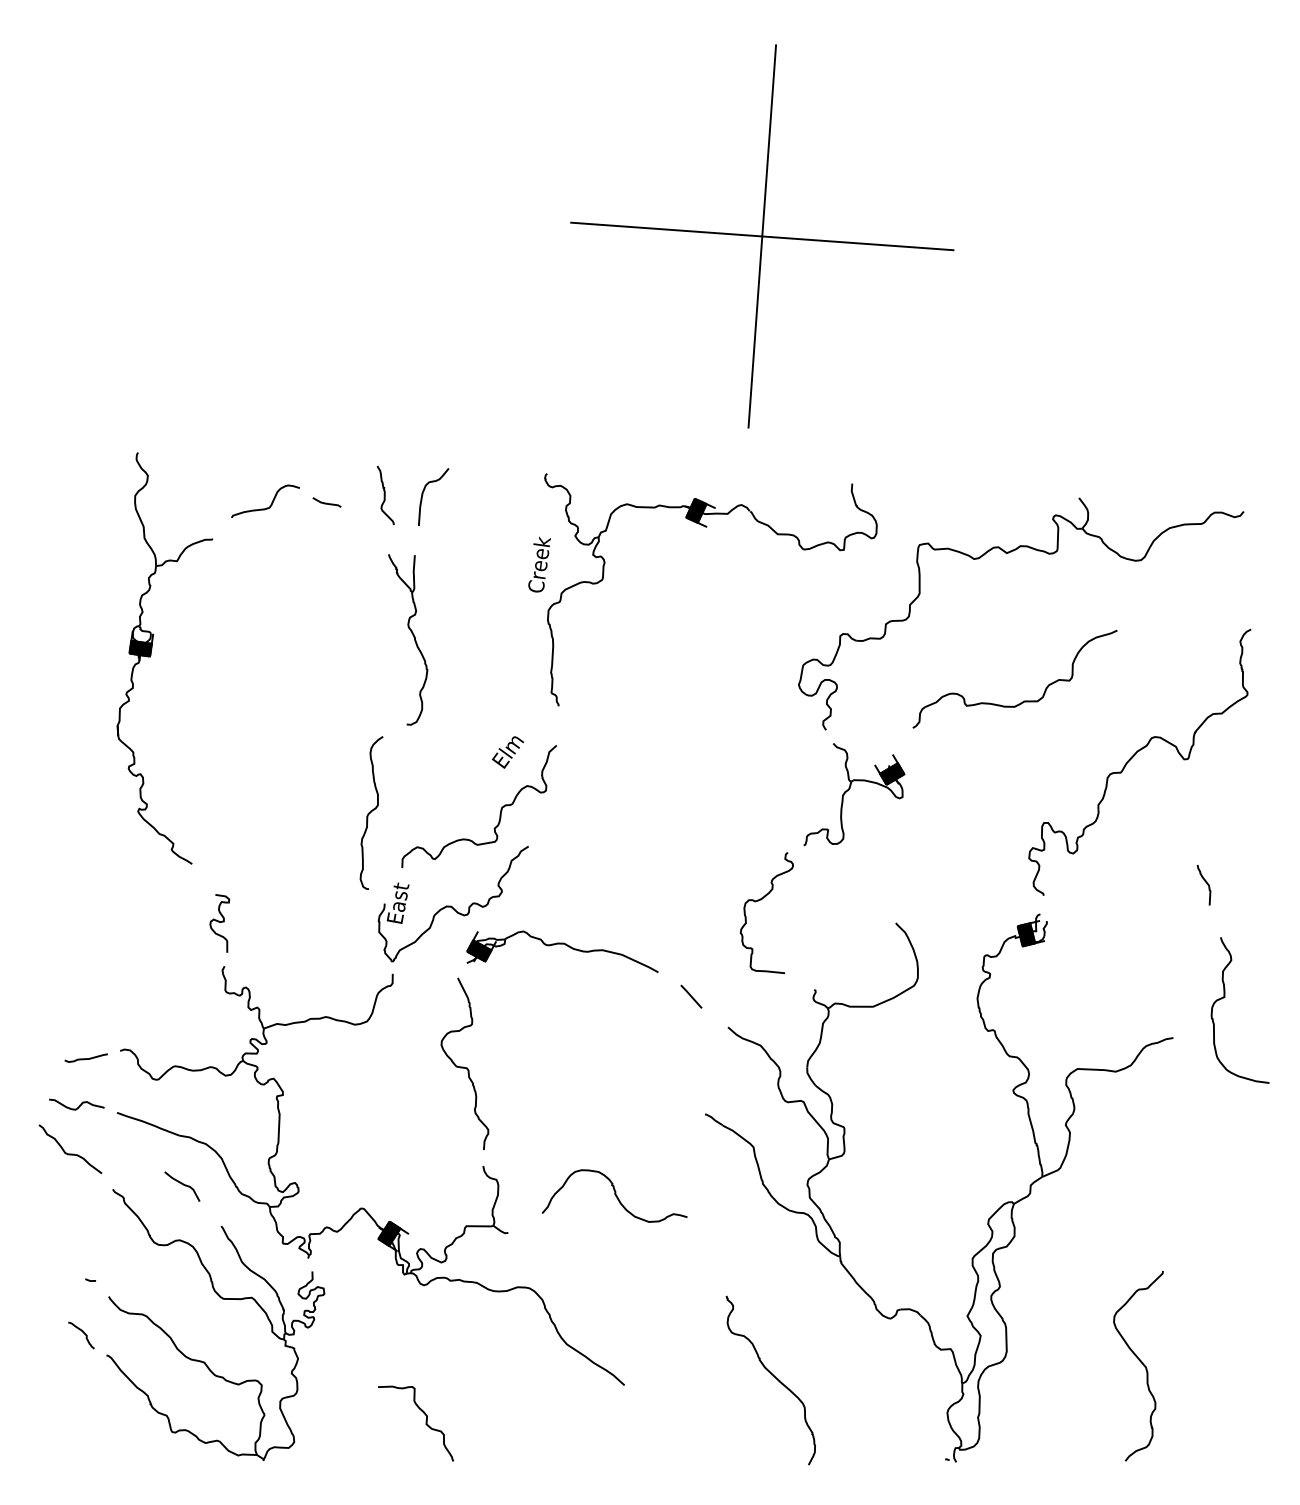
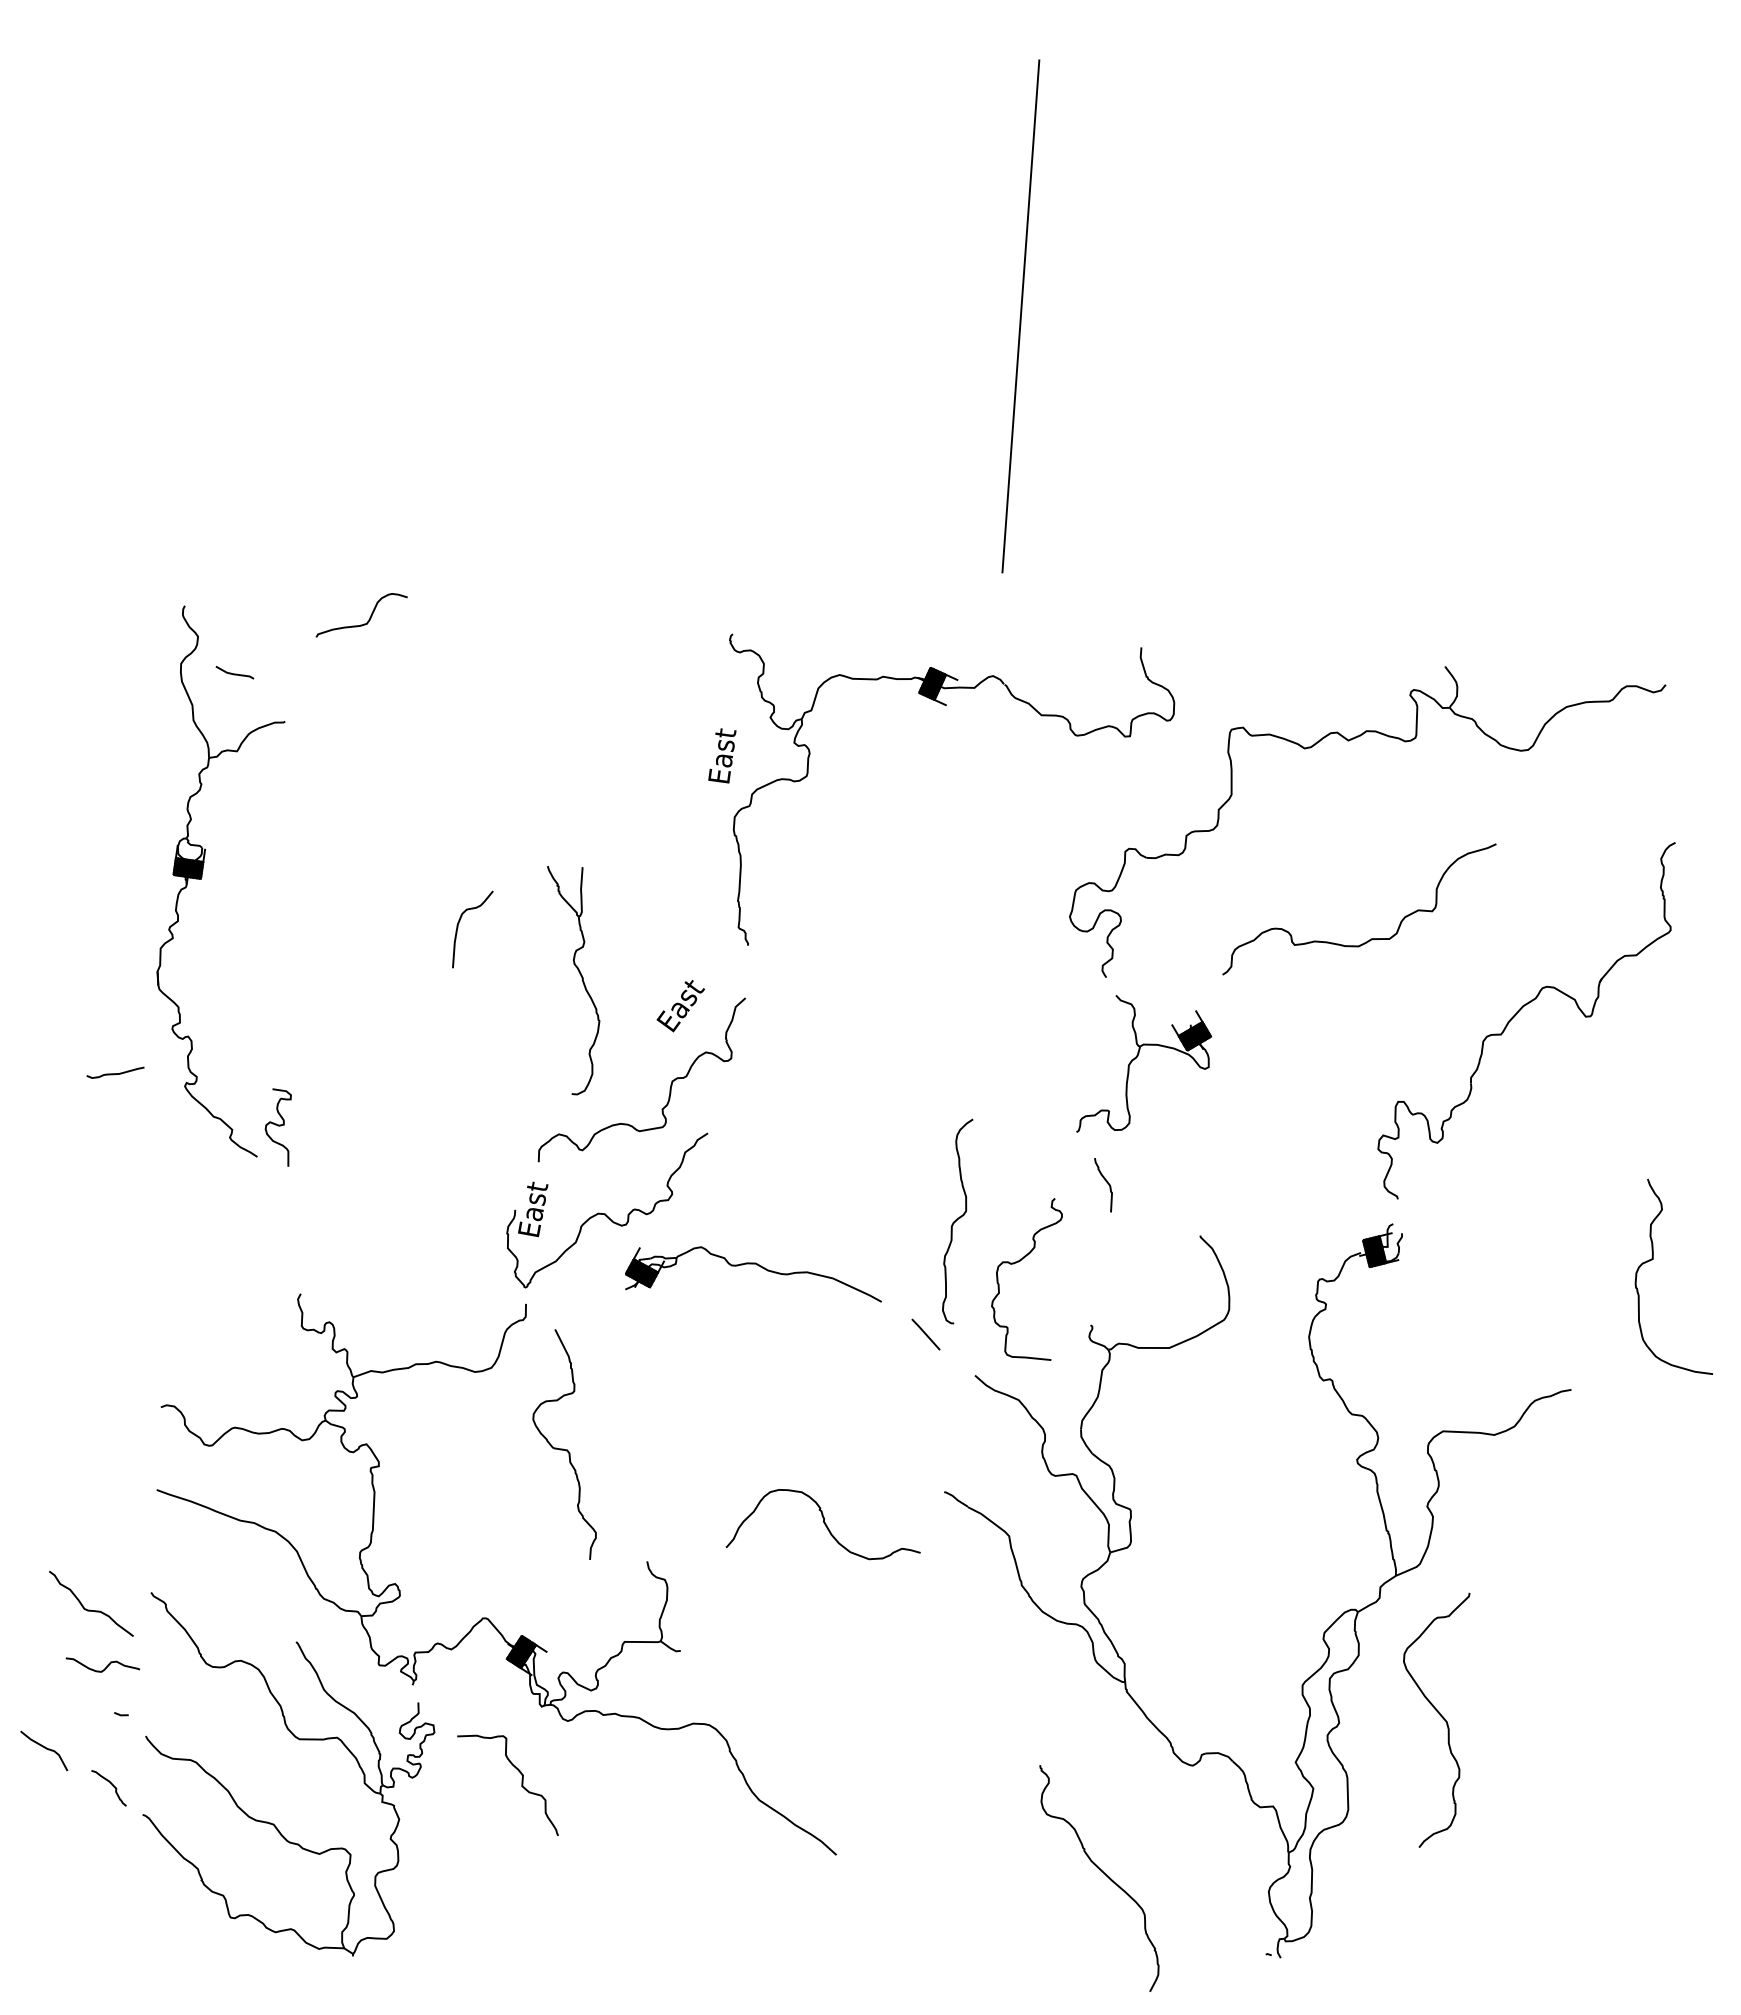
line: (762, 235) -> (1020, 315), removed
curve: (385, 494) -> (516, 662), removed
curve: (423, 496) -> (458, 928), moved
line: (326, 503) -> (234, 673), moved
curve: (270, 504) -> (368, 619), moved
text: (539, 564) -> (722, 755), Creek -> East
part: (414, 639) -> (581, 980), moved
text: (508, 751) -> (680, 1006), Elm -> East
curve: (371, 812) -> (957, 1220), moved
curve: (1206, 883) -> (1106, 1182), moved
curve: (760, 900) -> (1018, 1262), moved
curve: (219, 922) -> (277, 1126), moved
curve: (1224, 997) -> (1653, 1259), moved
curve: (86, 1058) -> (115, 1073), moved
curve: (464, 1066) -> (563, 1448), moved
curve: (78, 1106) -> (105, 1667), moved
curve: (69, 1153) -> (90, 1609), moved
curve: (182, 1184) -> (44, 1748), moved
curve: (614, 1195) -> (823, 1523), moved
curve: (1140, 1362) -> (1439, 1715), moved
curve: (773, 1376) -> (1103, 1873), moved
curve: (425, 1423) -> (521, 1785), moved

